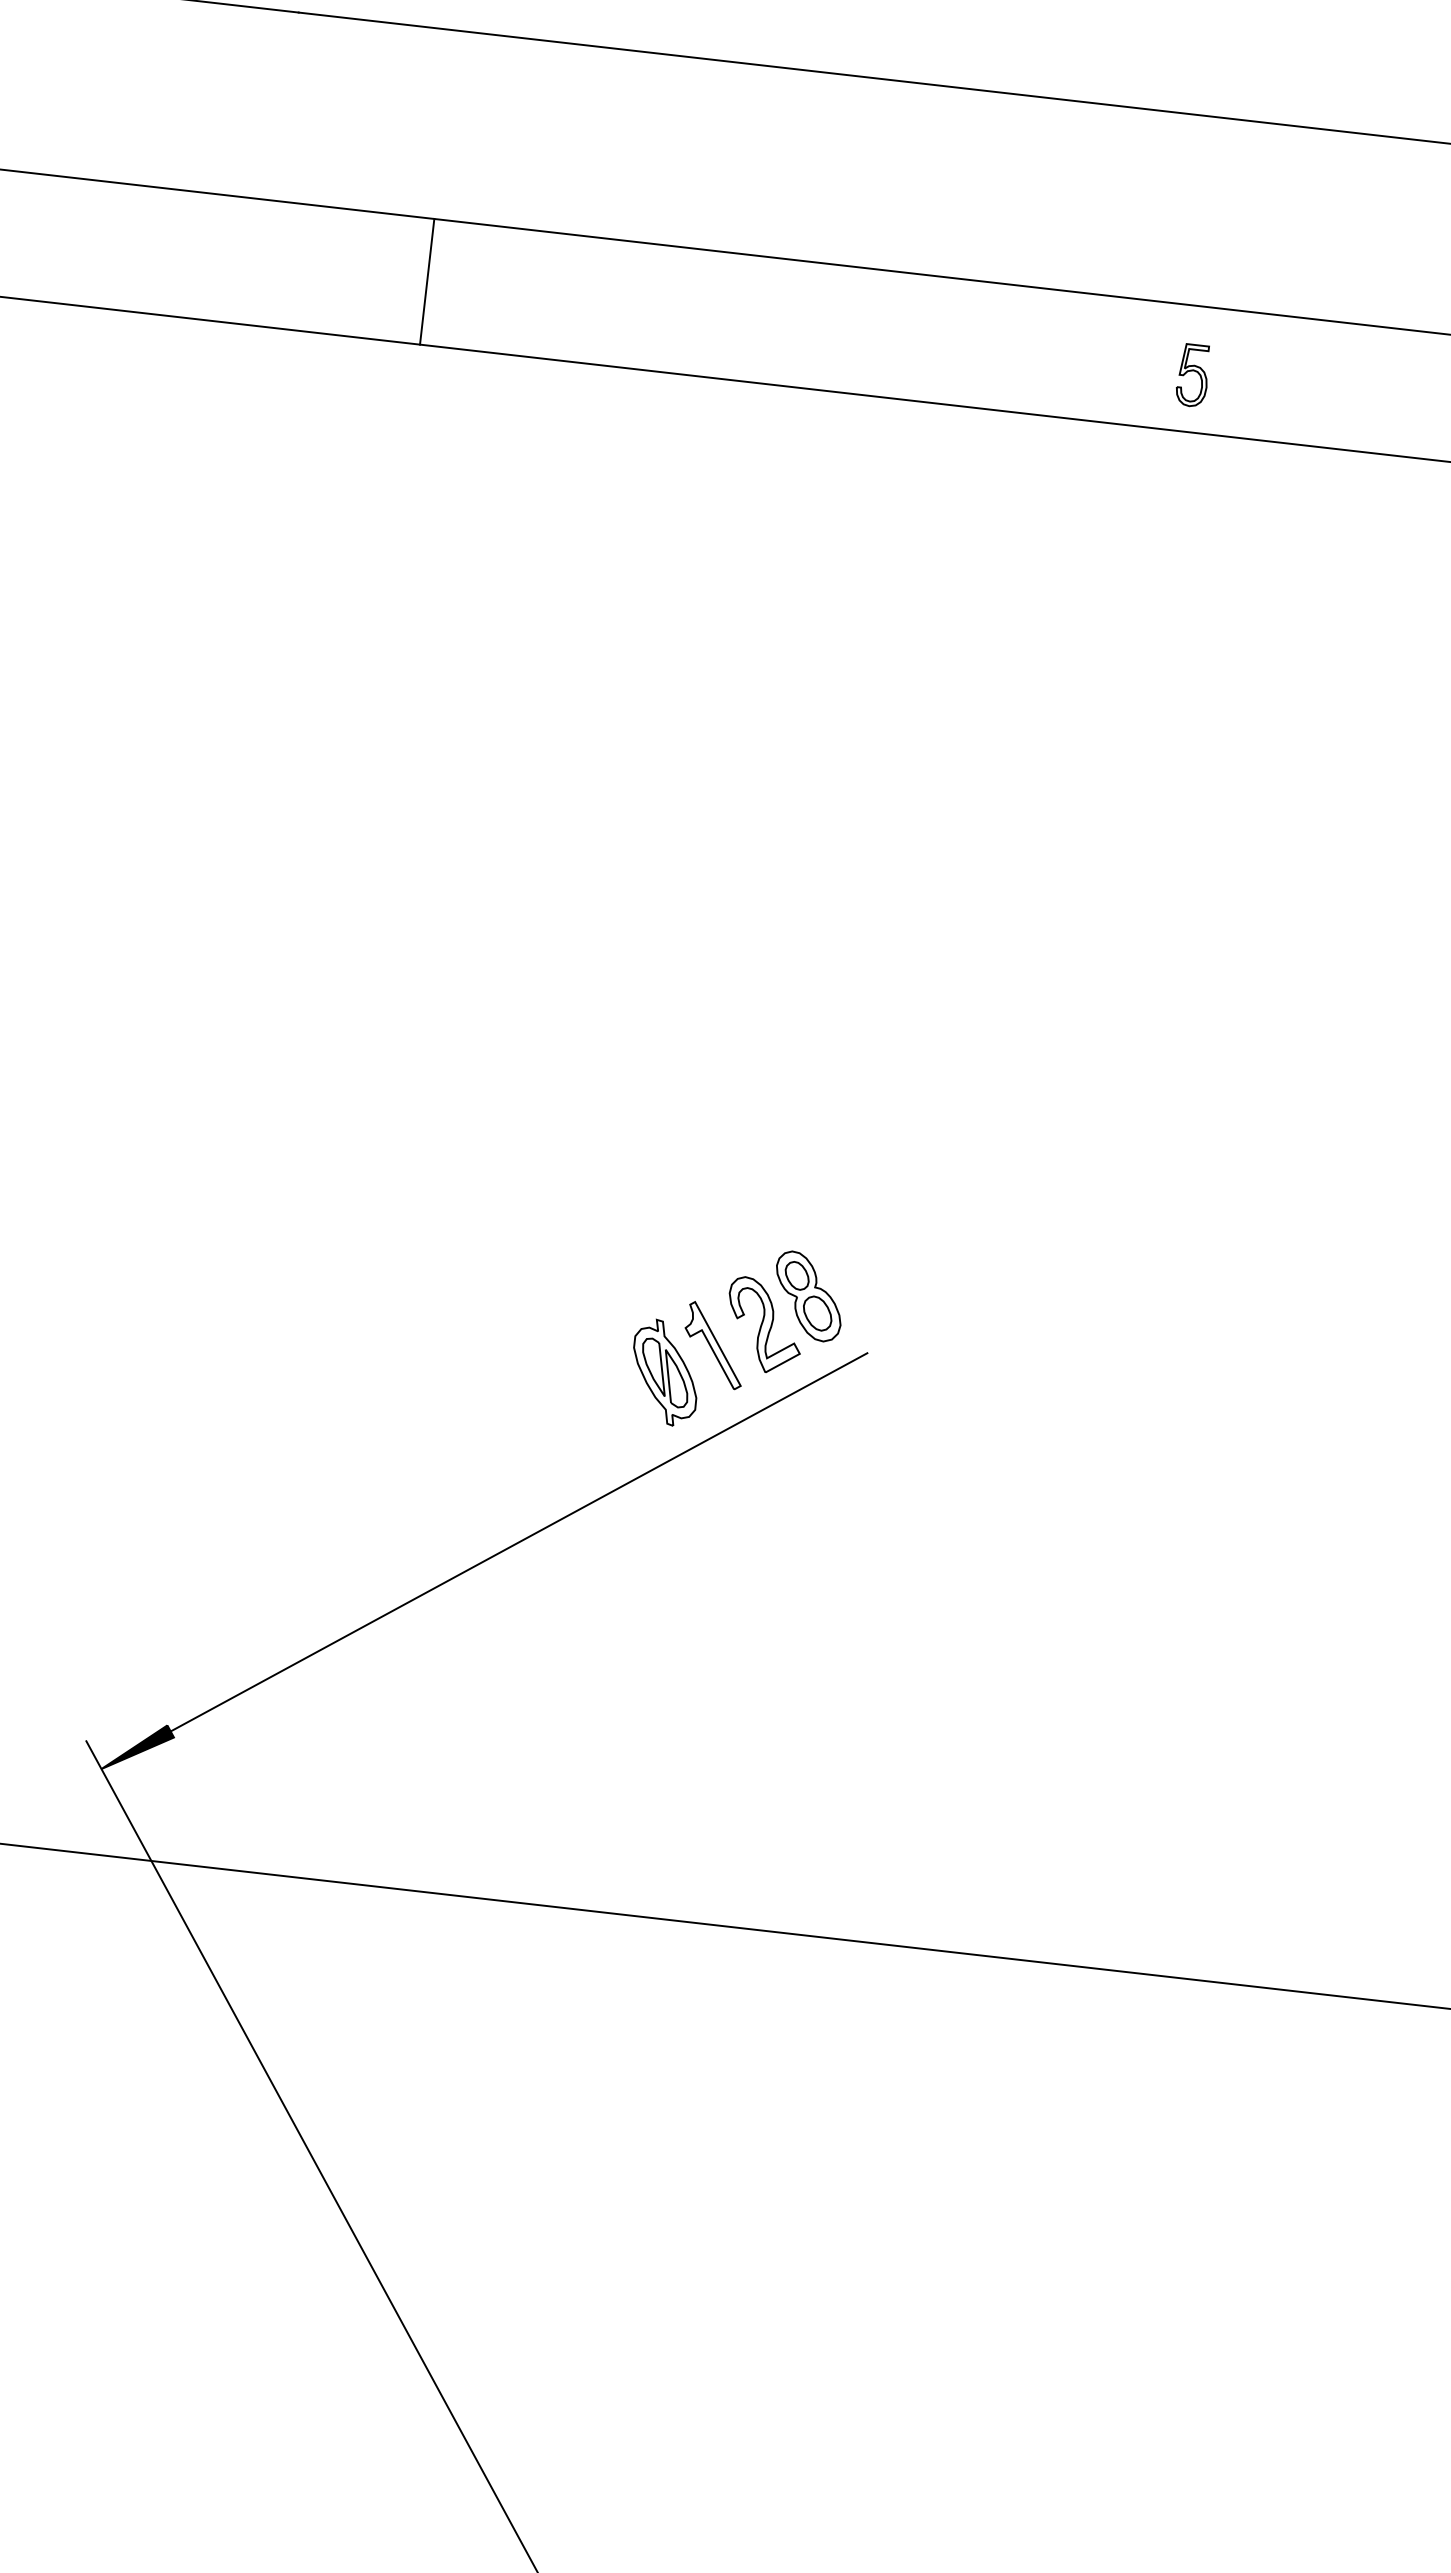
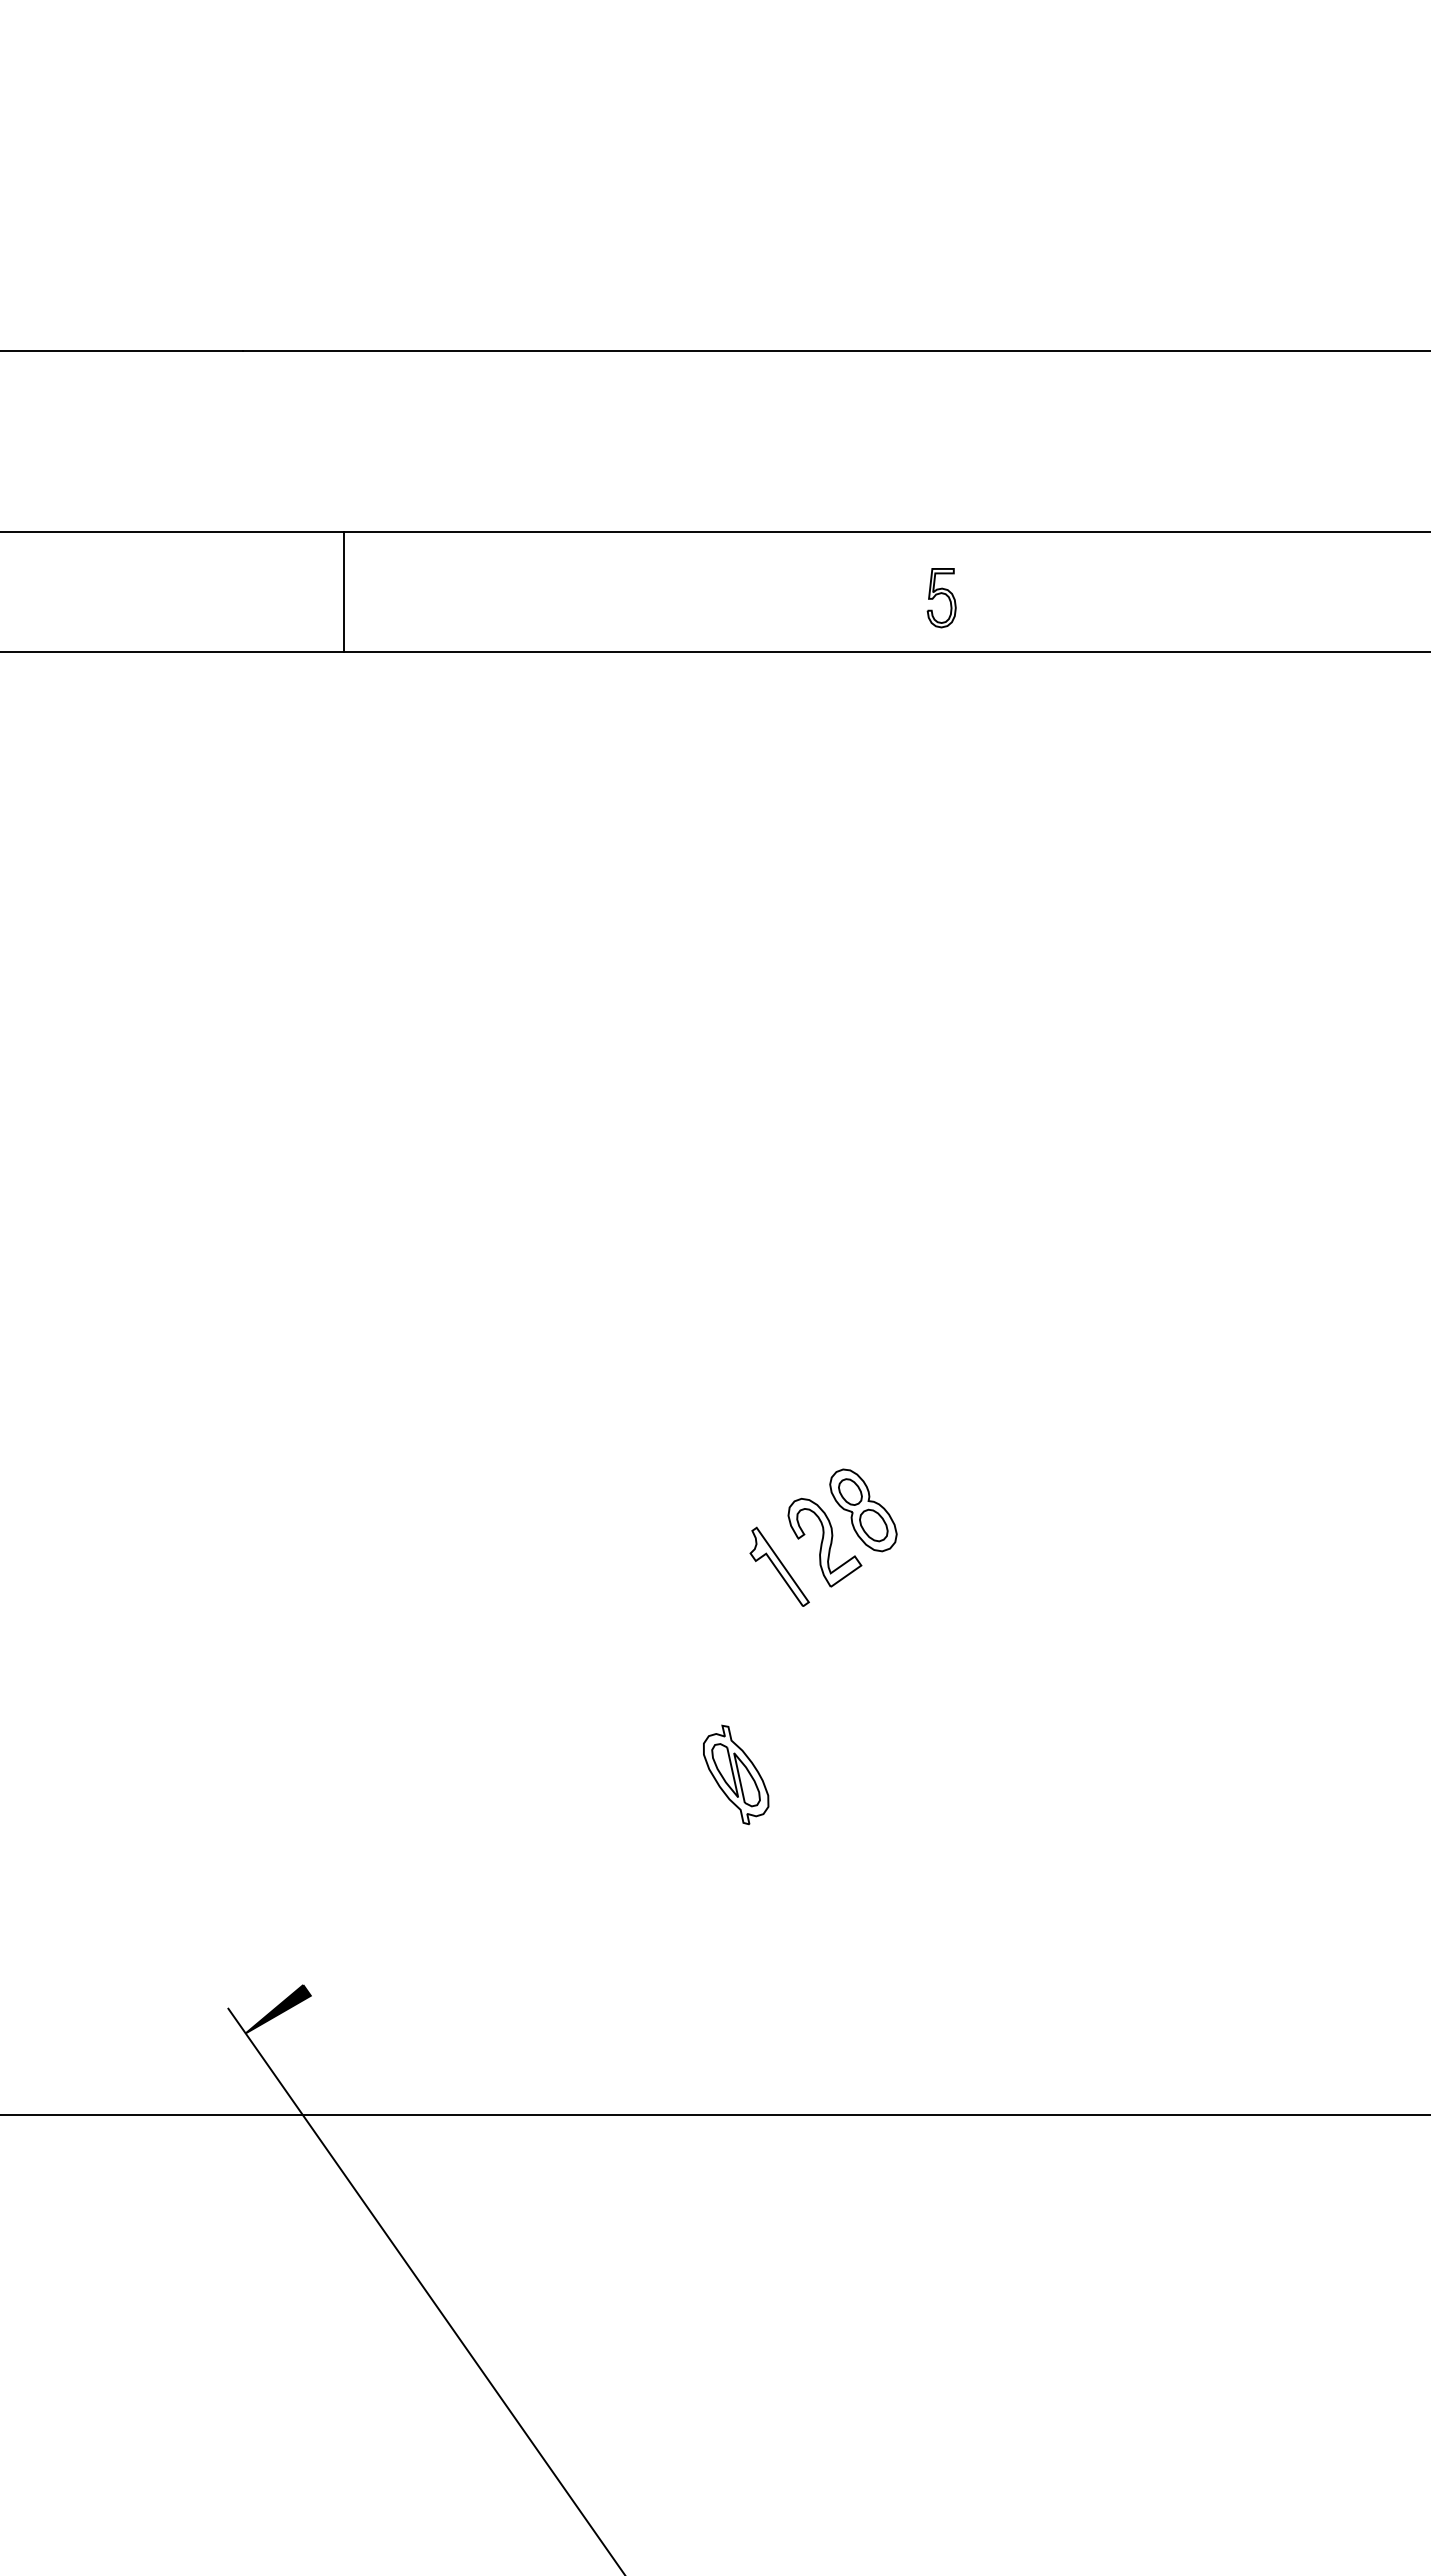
line: (427, 281) -> (344, 591), moved
part: (1192, 375) -> (941, 598), moved
part: (665, 1372) -> (736, 1774), moved
line: (519, 1541) -> (616, 1773), removed

